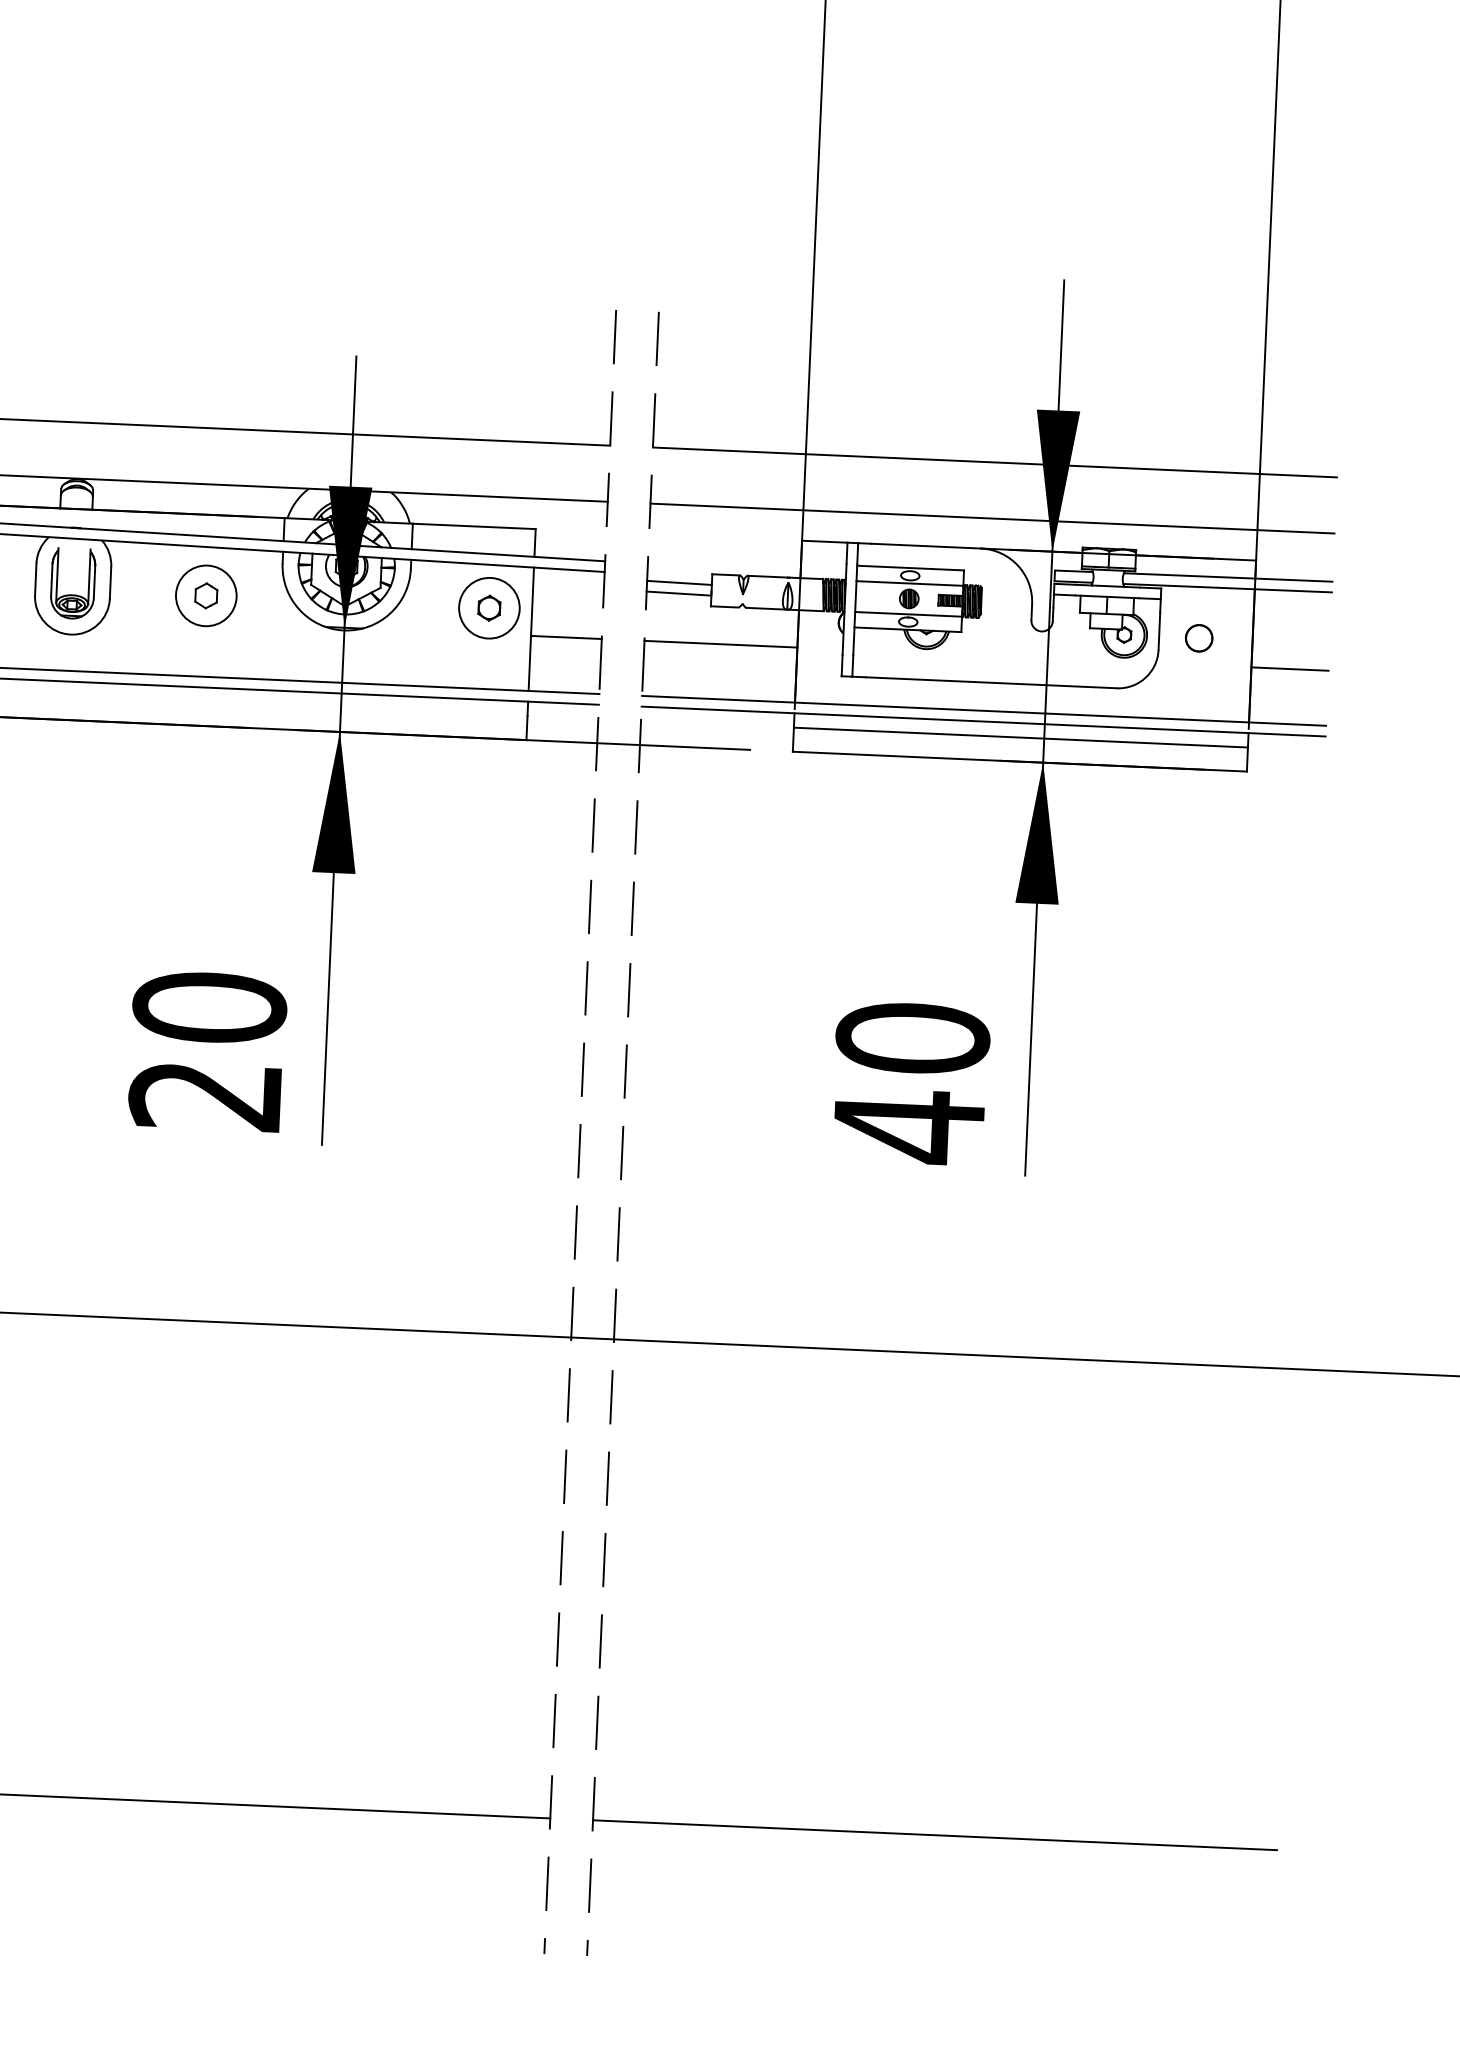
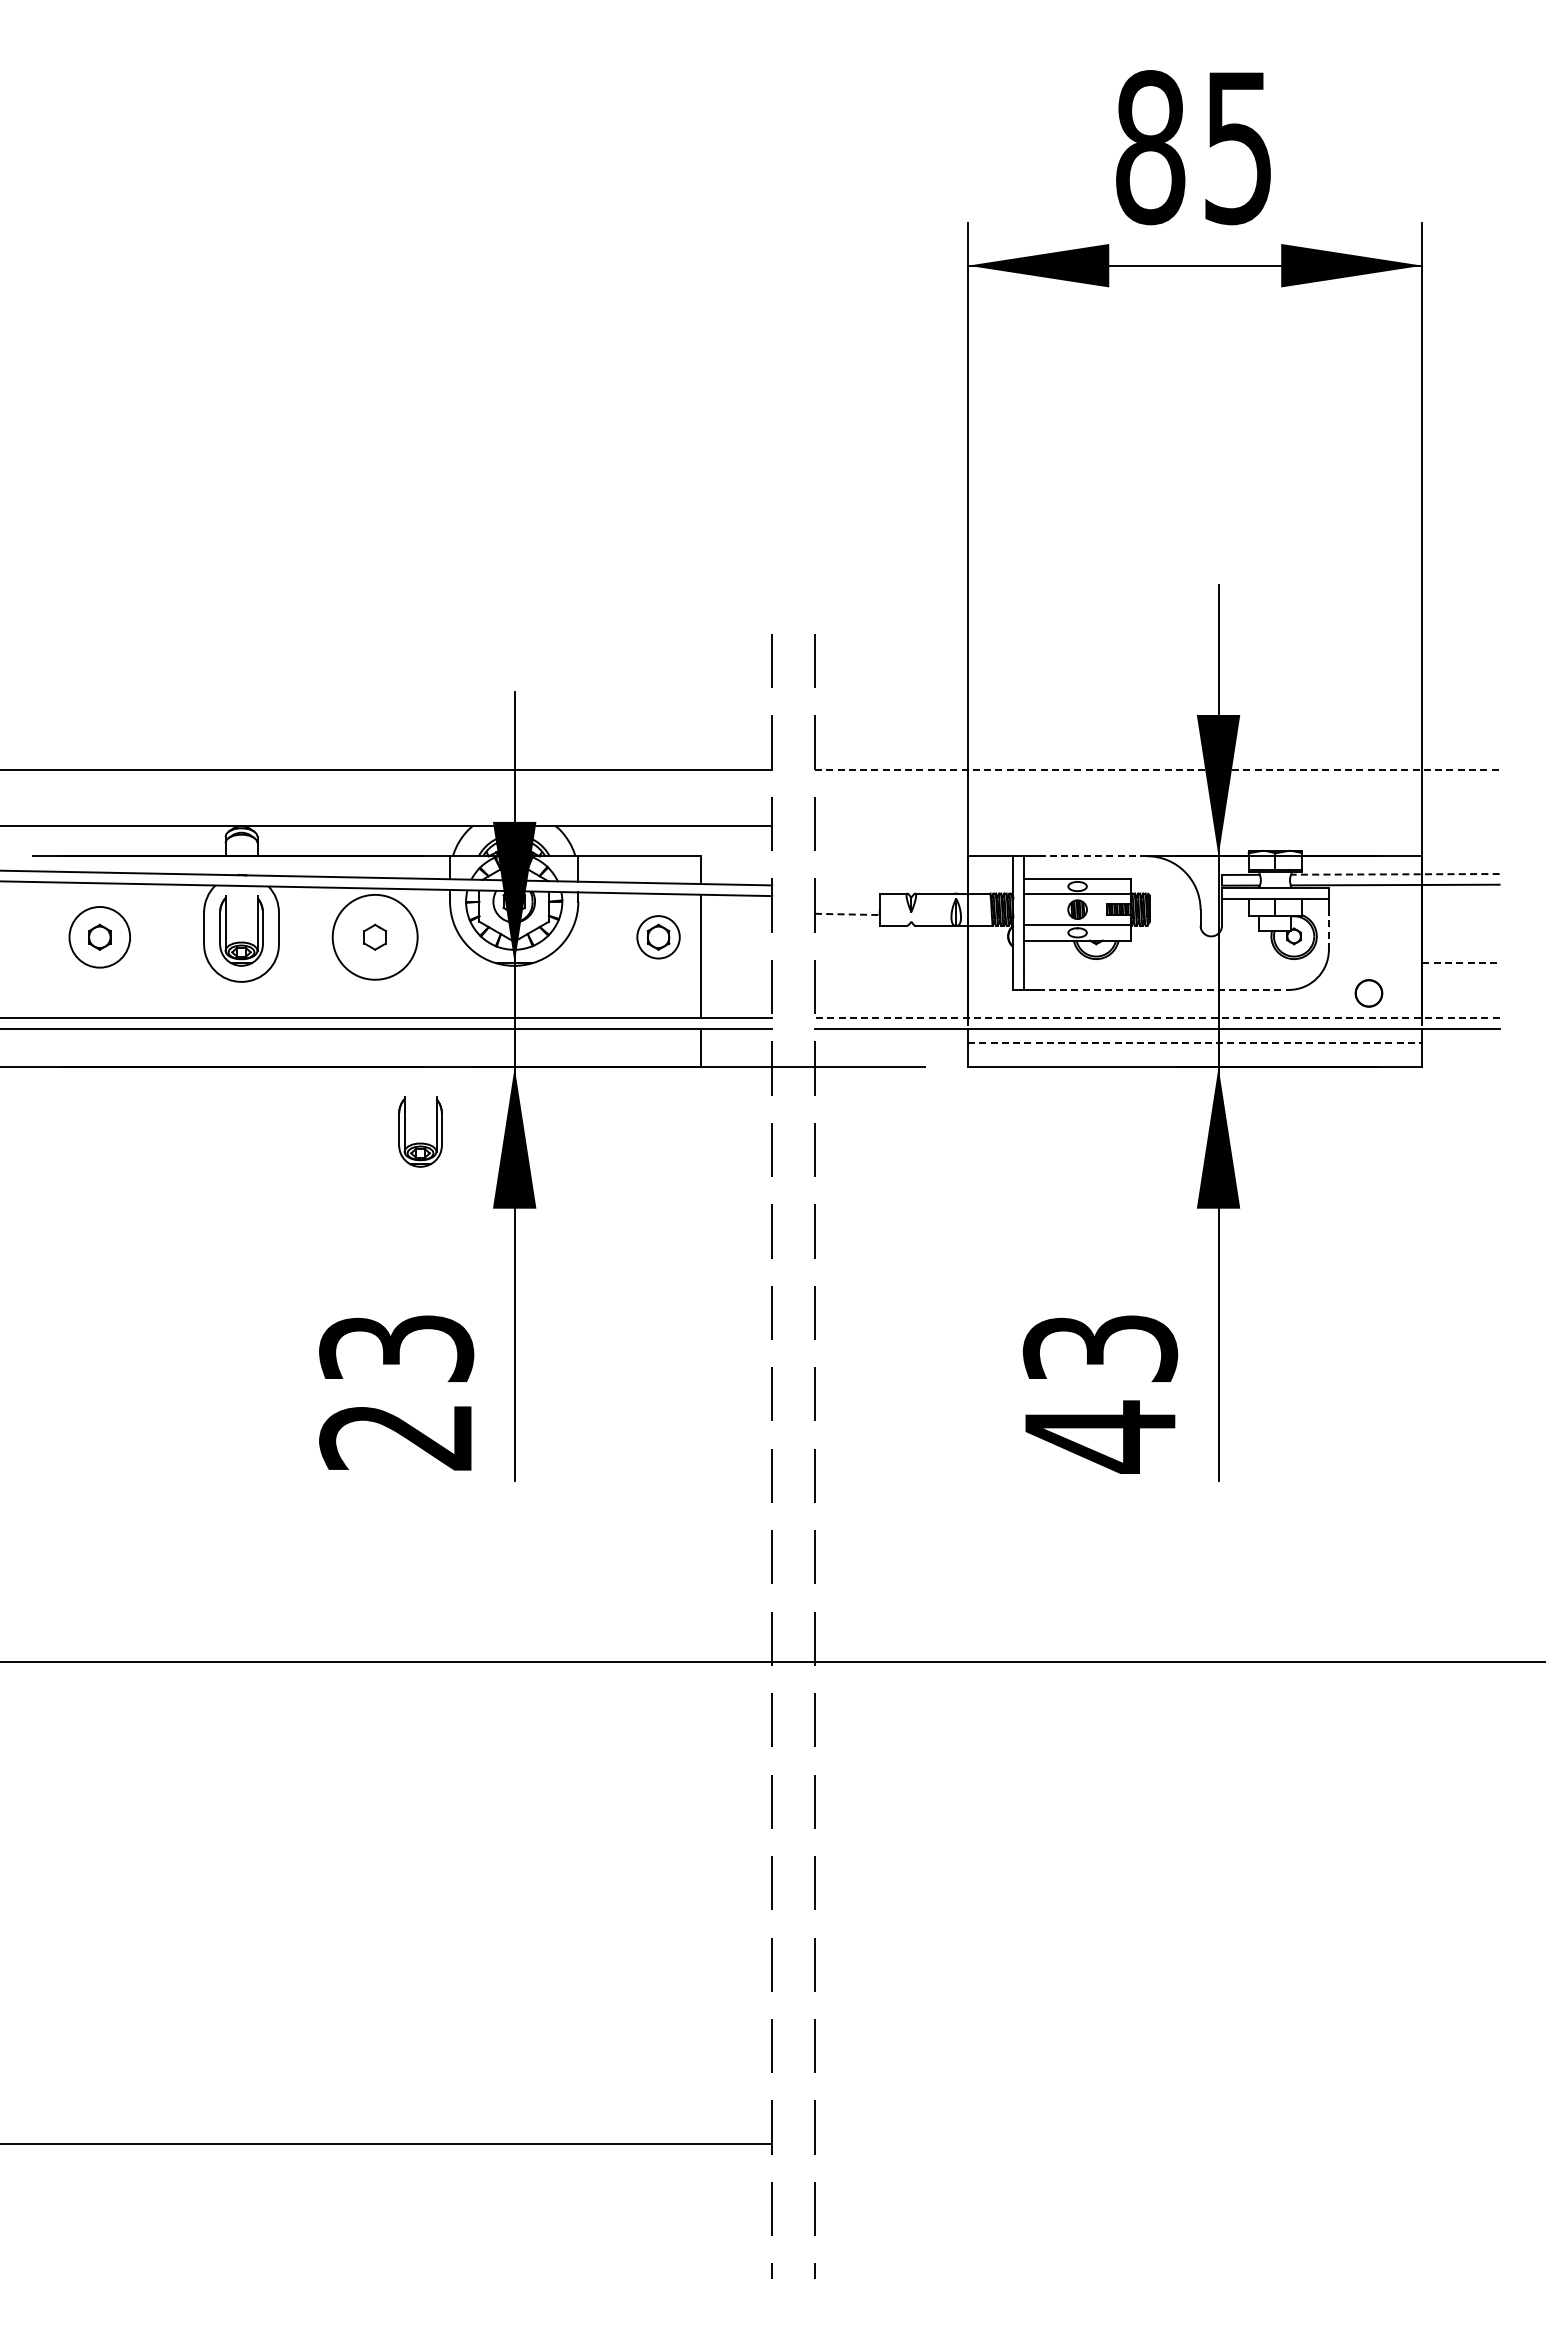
line: (995, 462) -> (1157, 769), solid -> dashed
line: (991, 518) -> (1156, 825), removed
line: (926, 546) -> (1092, 856), solid -> dashed
line: (1227, 577) -> (1394, 874), solid -> dashed
line: (678, 582) -> (846, 903), removed
line: (679, 593) -> (847, 914), solid -> dashed
circle: (205, 596) -> (374, 937), size x1.4
circle: (489, 608) -> (658, 937), size x0.7
line: (1158, 631) -> (1328, 931), solid -> dashed
line: (566, 637) -> (736, 963), removed
part: (1198, 638) -> (1368, 993), moved
line: (719, 644) -> (890, 963), removed
line: (1290, 669) -> (1461, 963), solid -> dashed
line: (991, 682) -> (1163, 989), solid -> dashed
line: (983, 711) -> (1156, 1018), solid -> dashed
line: (1021, 737) -> (1195, 1043), solid -> dashed
part: (242, 802) -> (420, 1142), added
text: (209, 1007) -> (396, 1348), 20 -> 23
text: (912, 1038) -> (1100, 1348), 40 -> 43
line: (934, 1835) -> (1156, 2143), removed

